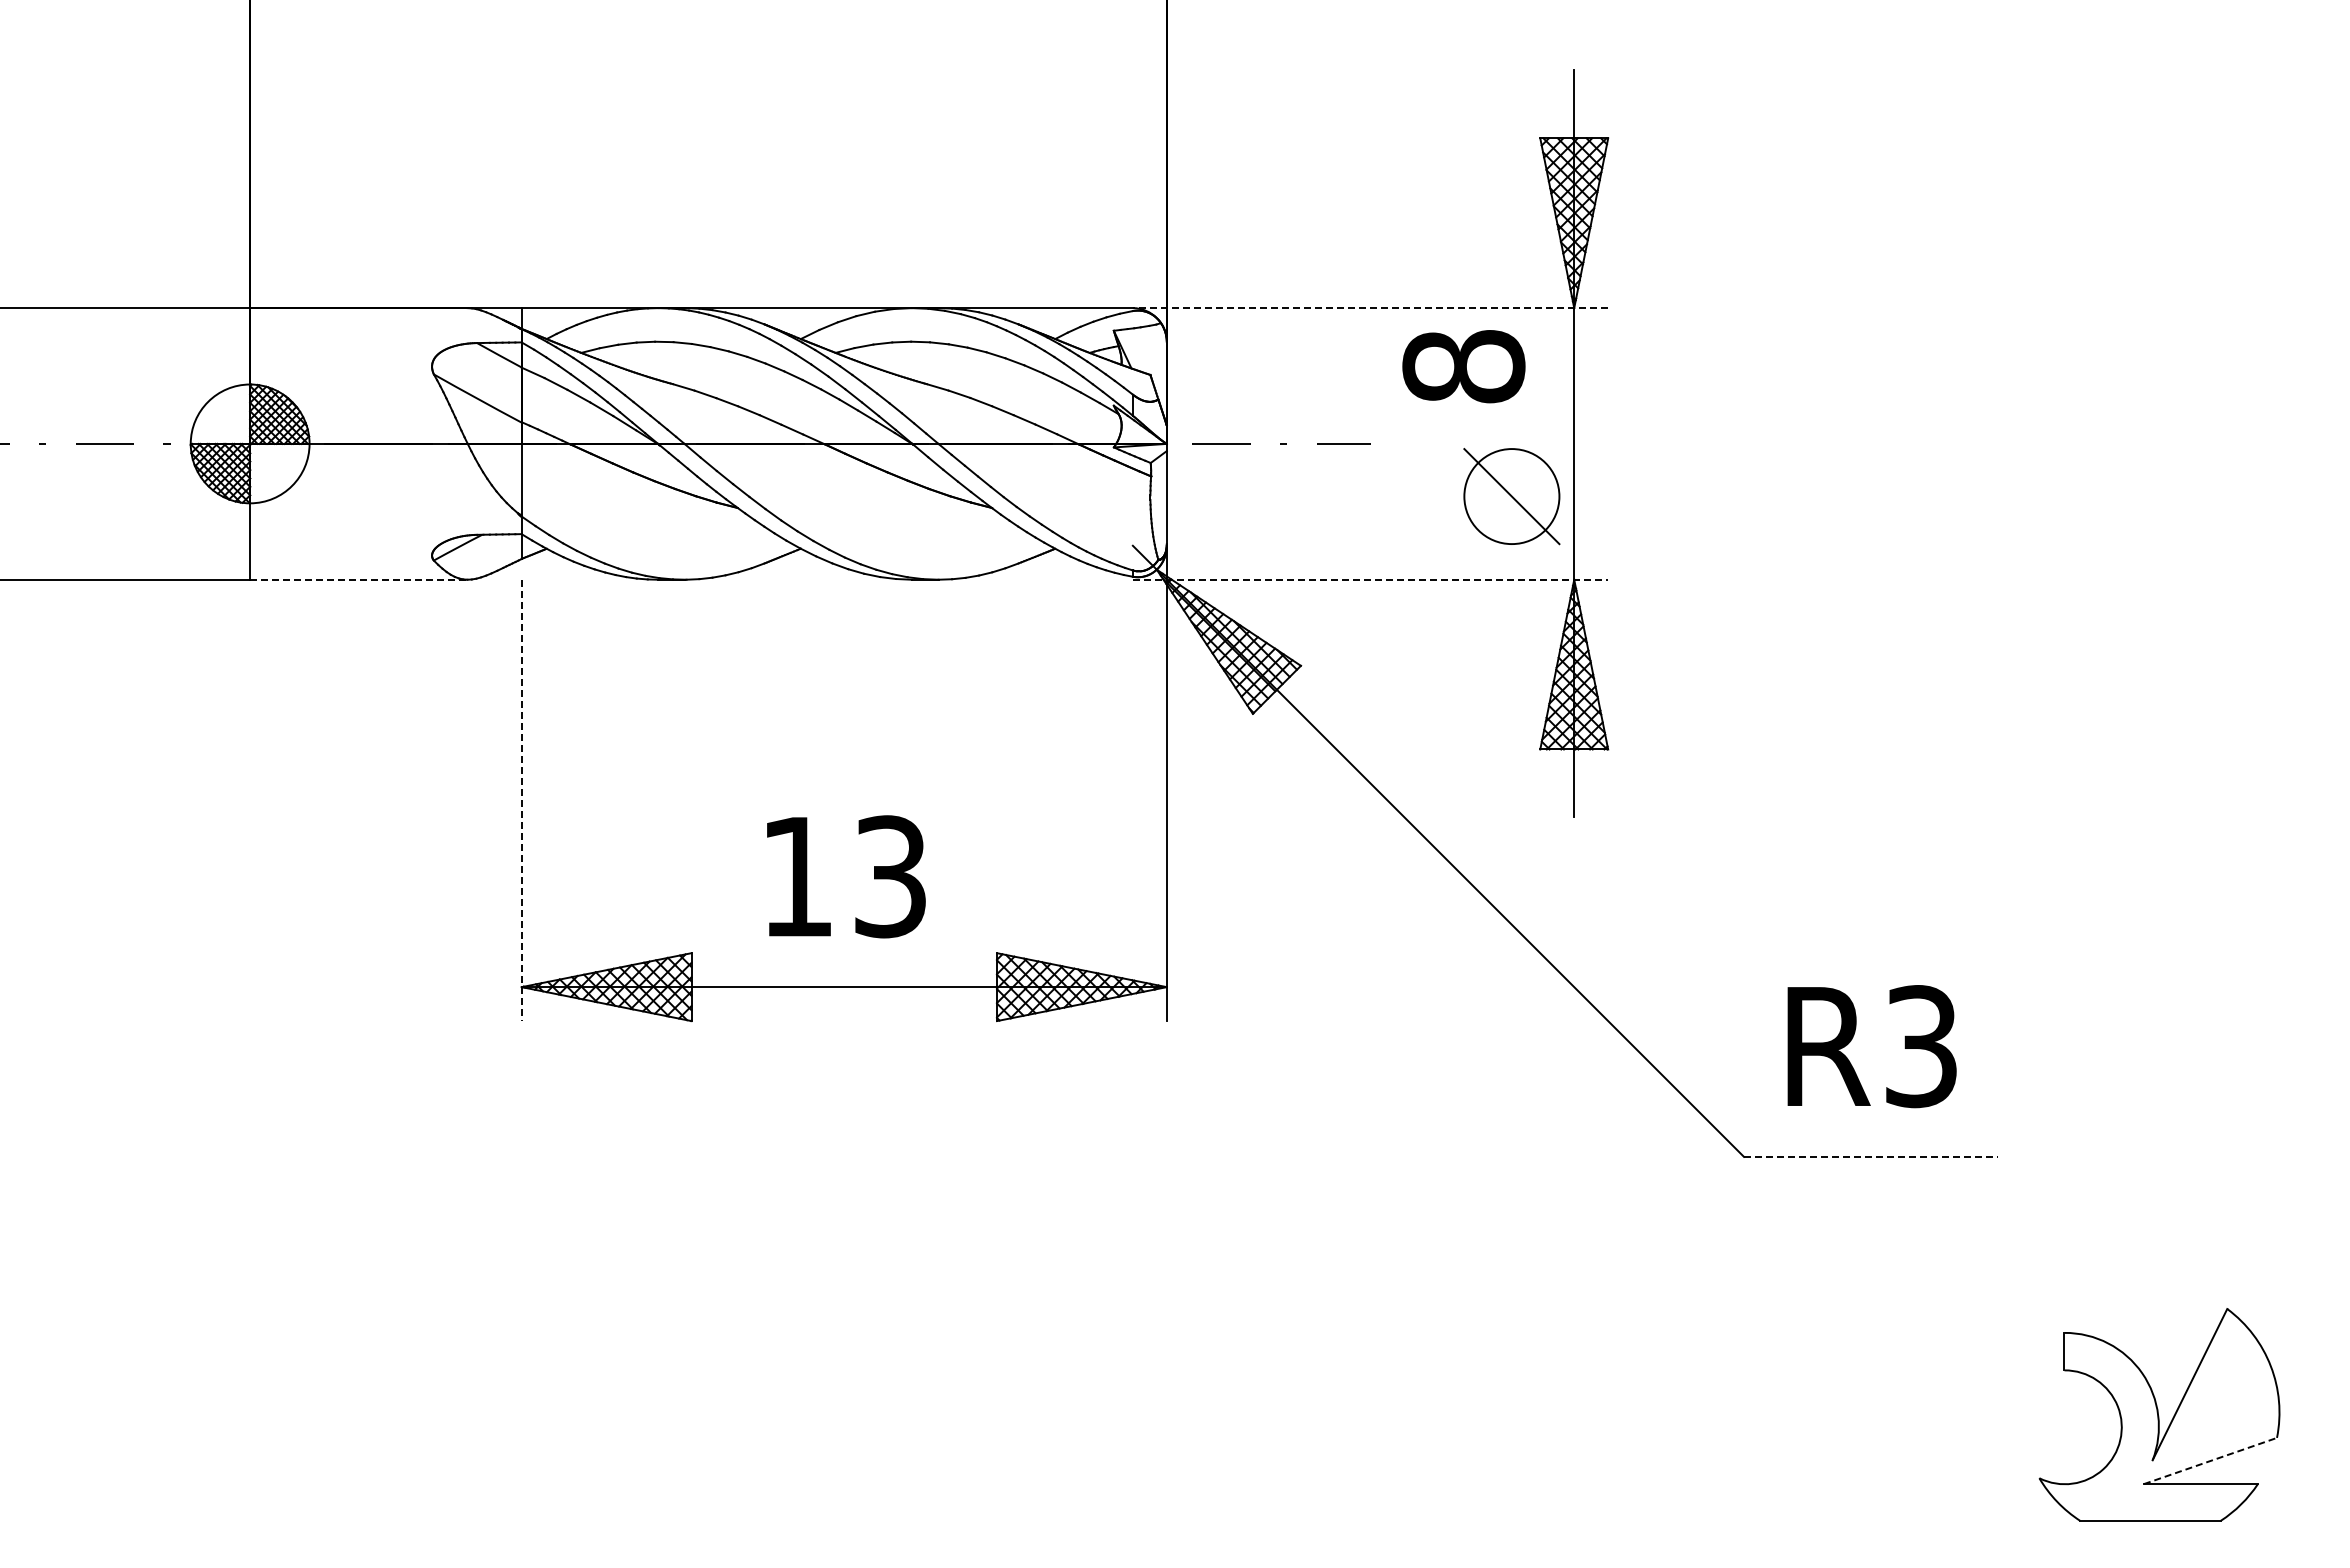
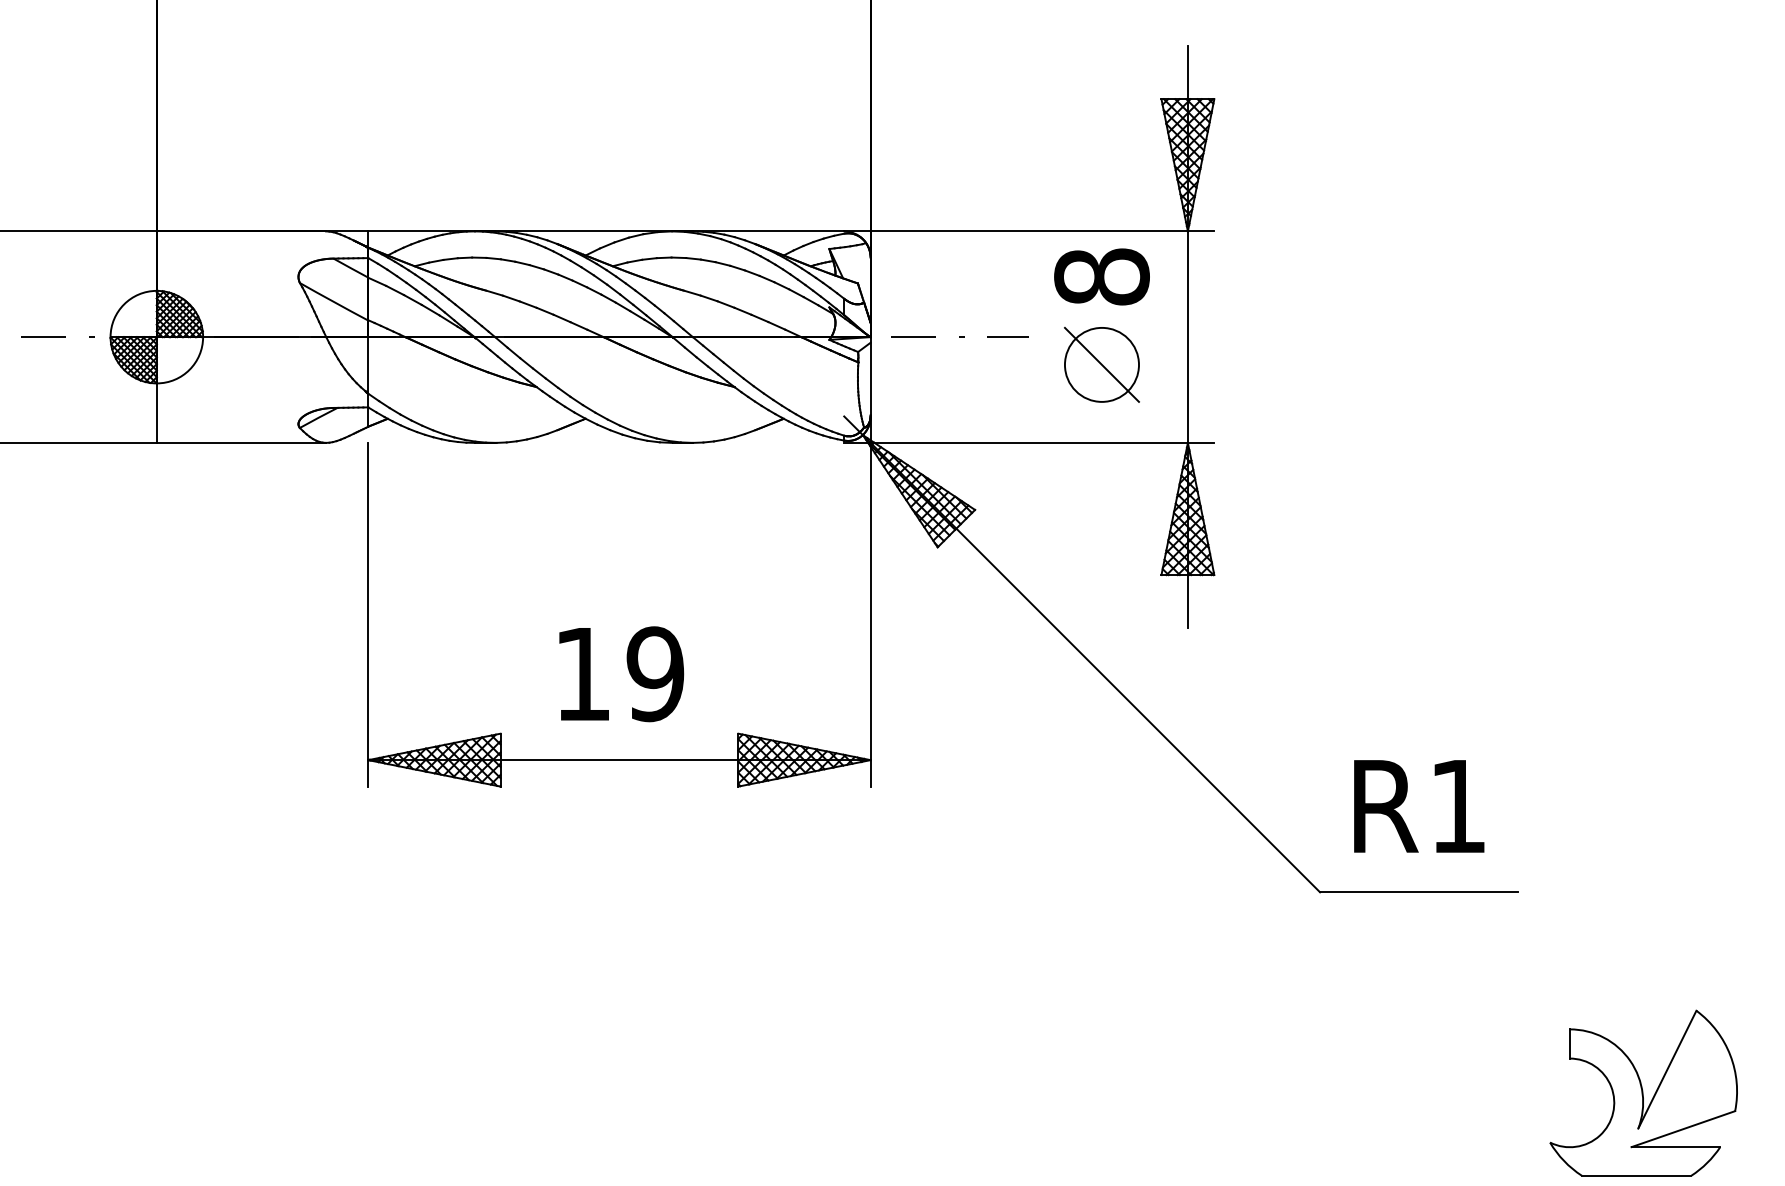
line: (1370, 308) -> (1029, 231), dashed -> solid
part: (1511, 496) -> (1101, 364), moved
line: (358, 579) -> (241, 442), dashed -> solid
line: (1370, 579) -> (1029, 442), dashed -> solid
line: (521, 800) -> (368, 614), dashed -> solid
text: (890, 876) -> (655, 673), 13 -> 19
text: (1921, 1046) -> (1458, 806), R3 -> R1
line: (1870, 1156) -> (1418, 892), dashed -> solid
line: (2210, 1460) -> (1683, 1128), dashed -> solid

